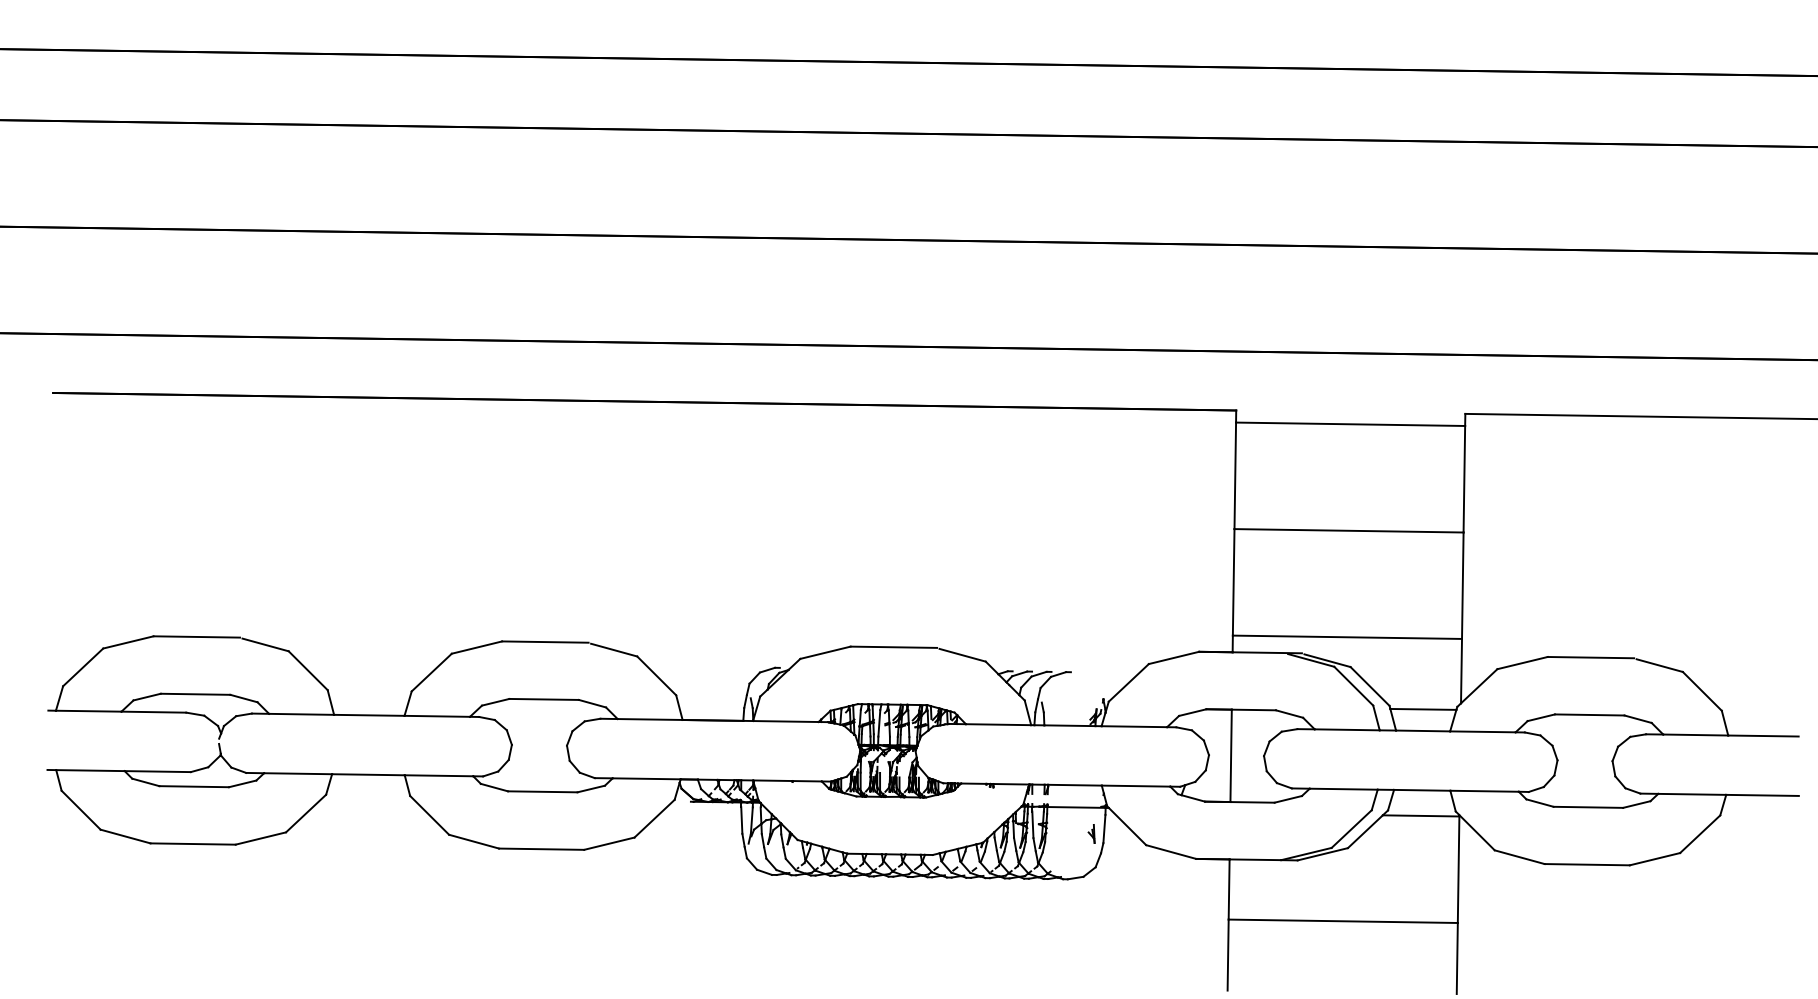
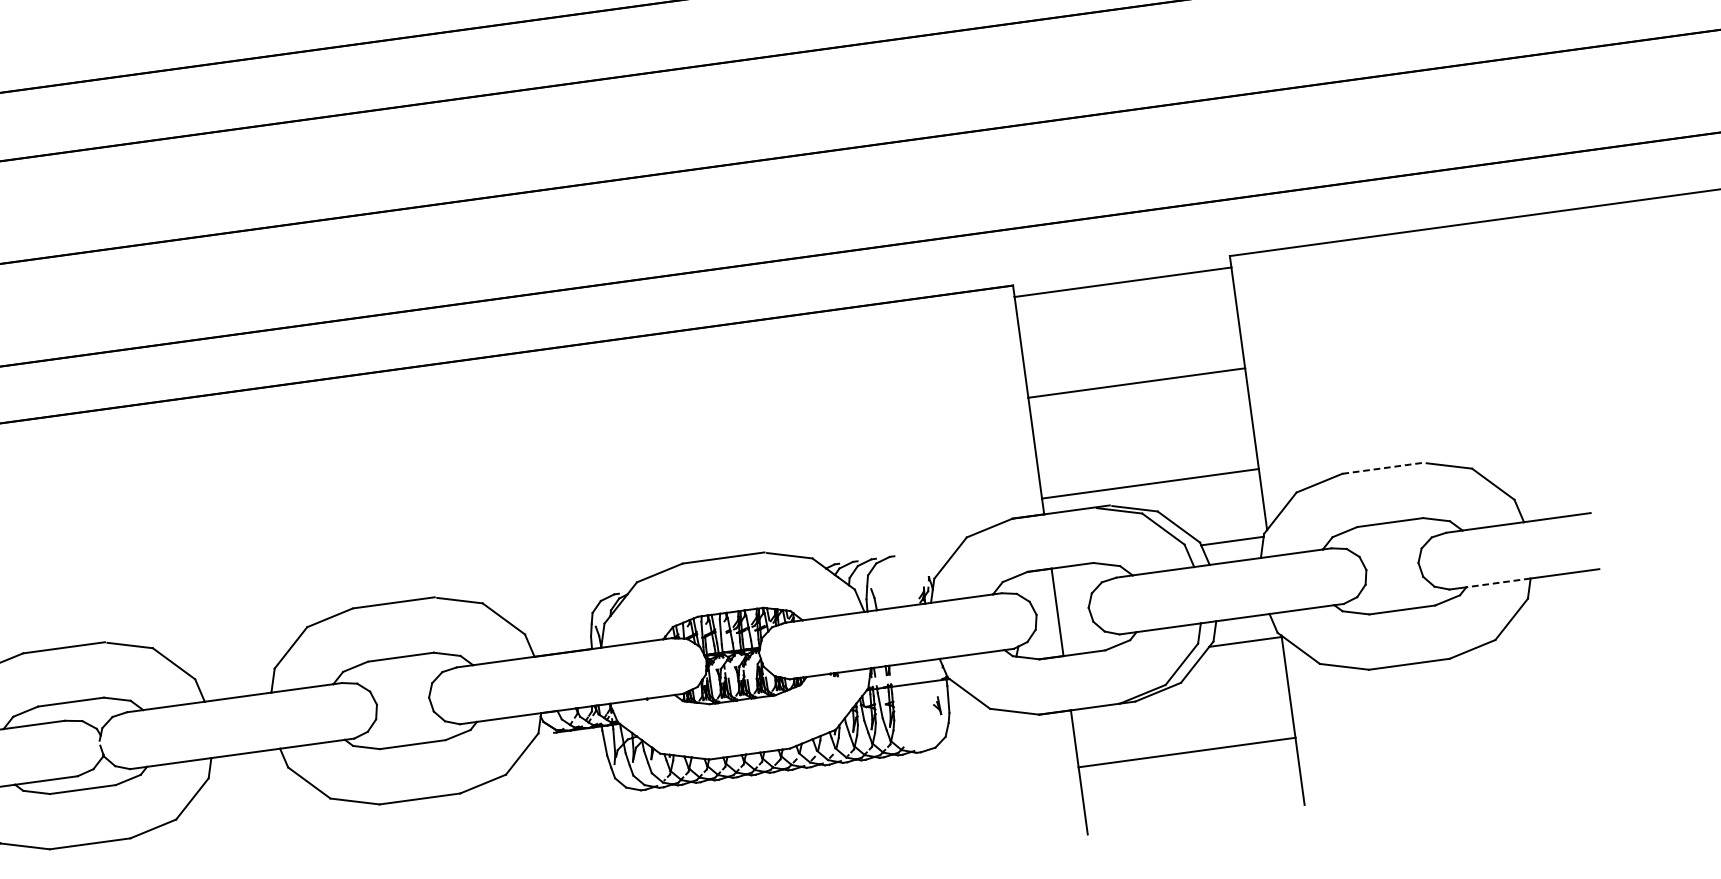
line: (1591, 657) -> (1383, 468), solid -> dashed
line: (1692, 794) -> (1498, 582), solid -> dashed

